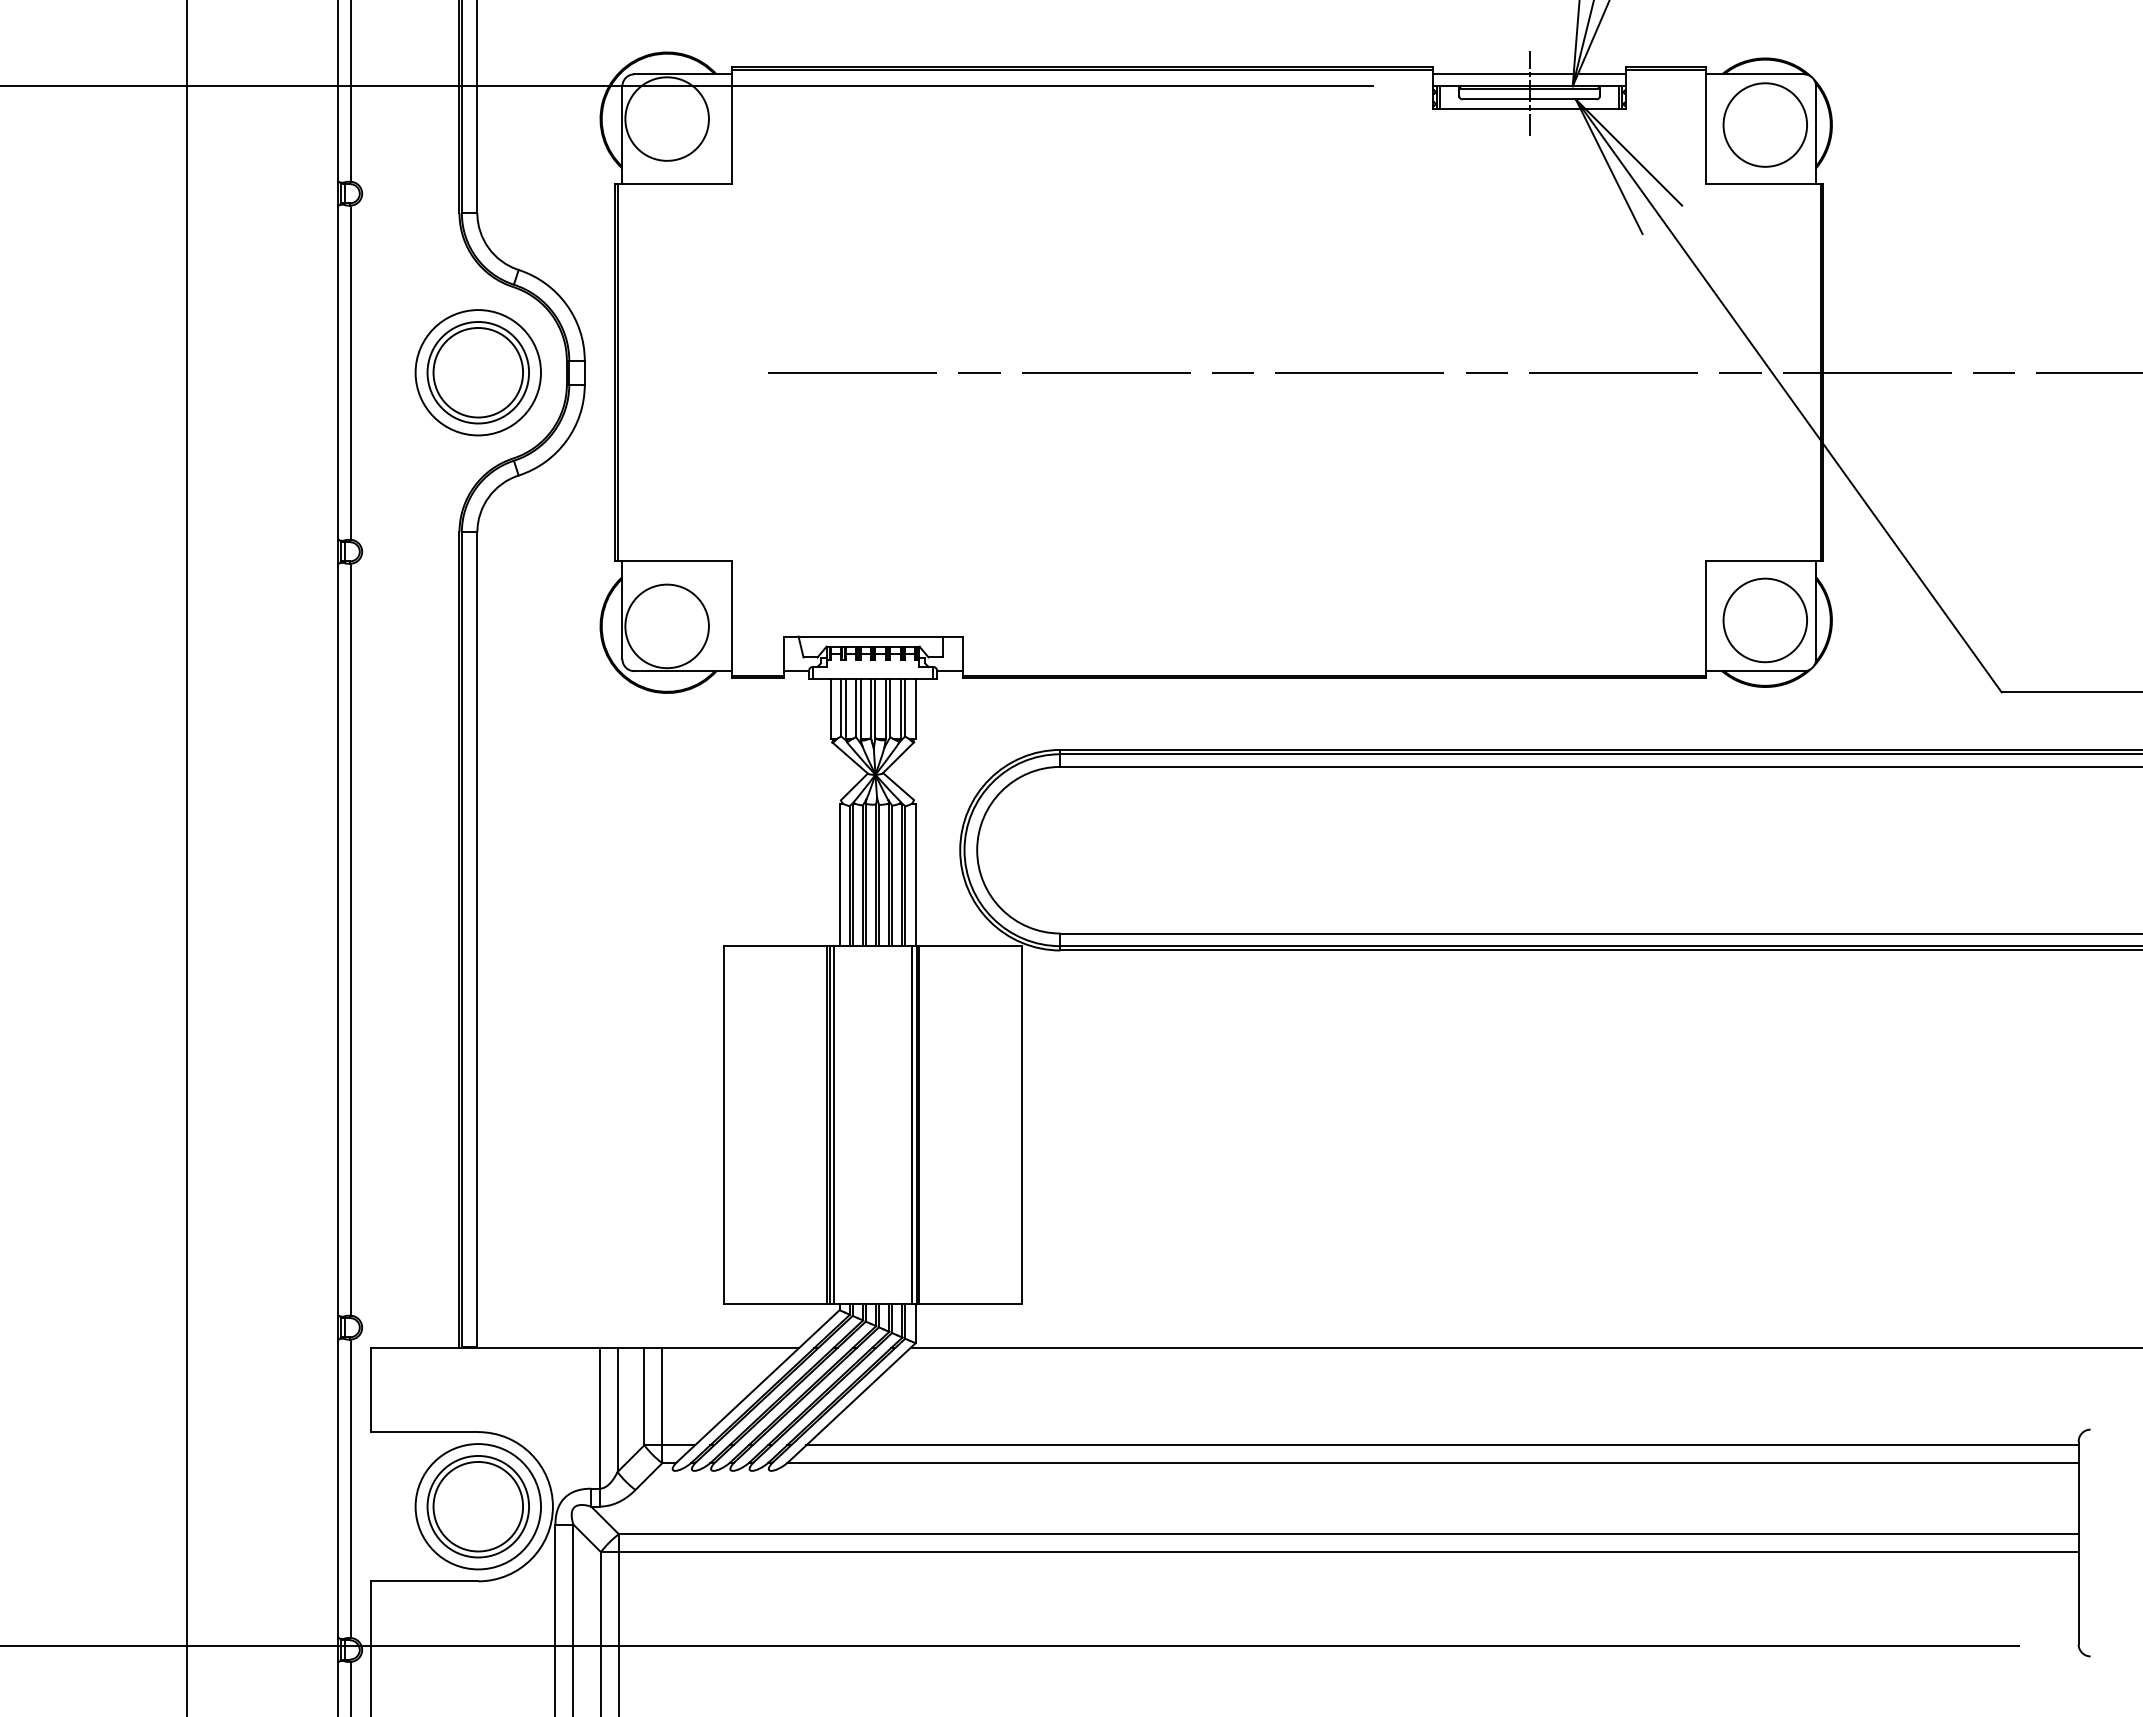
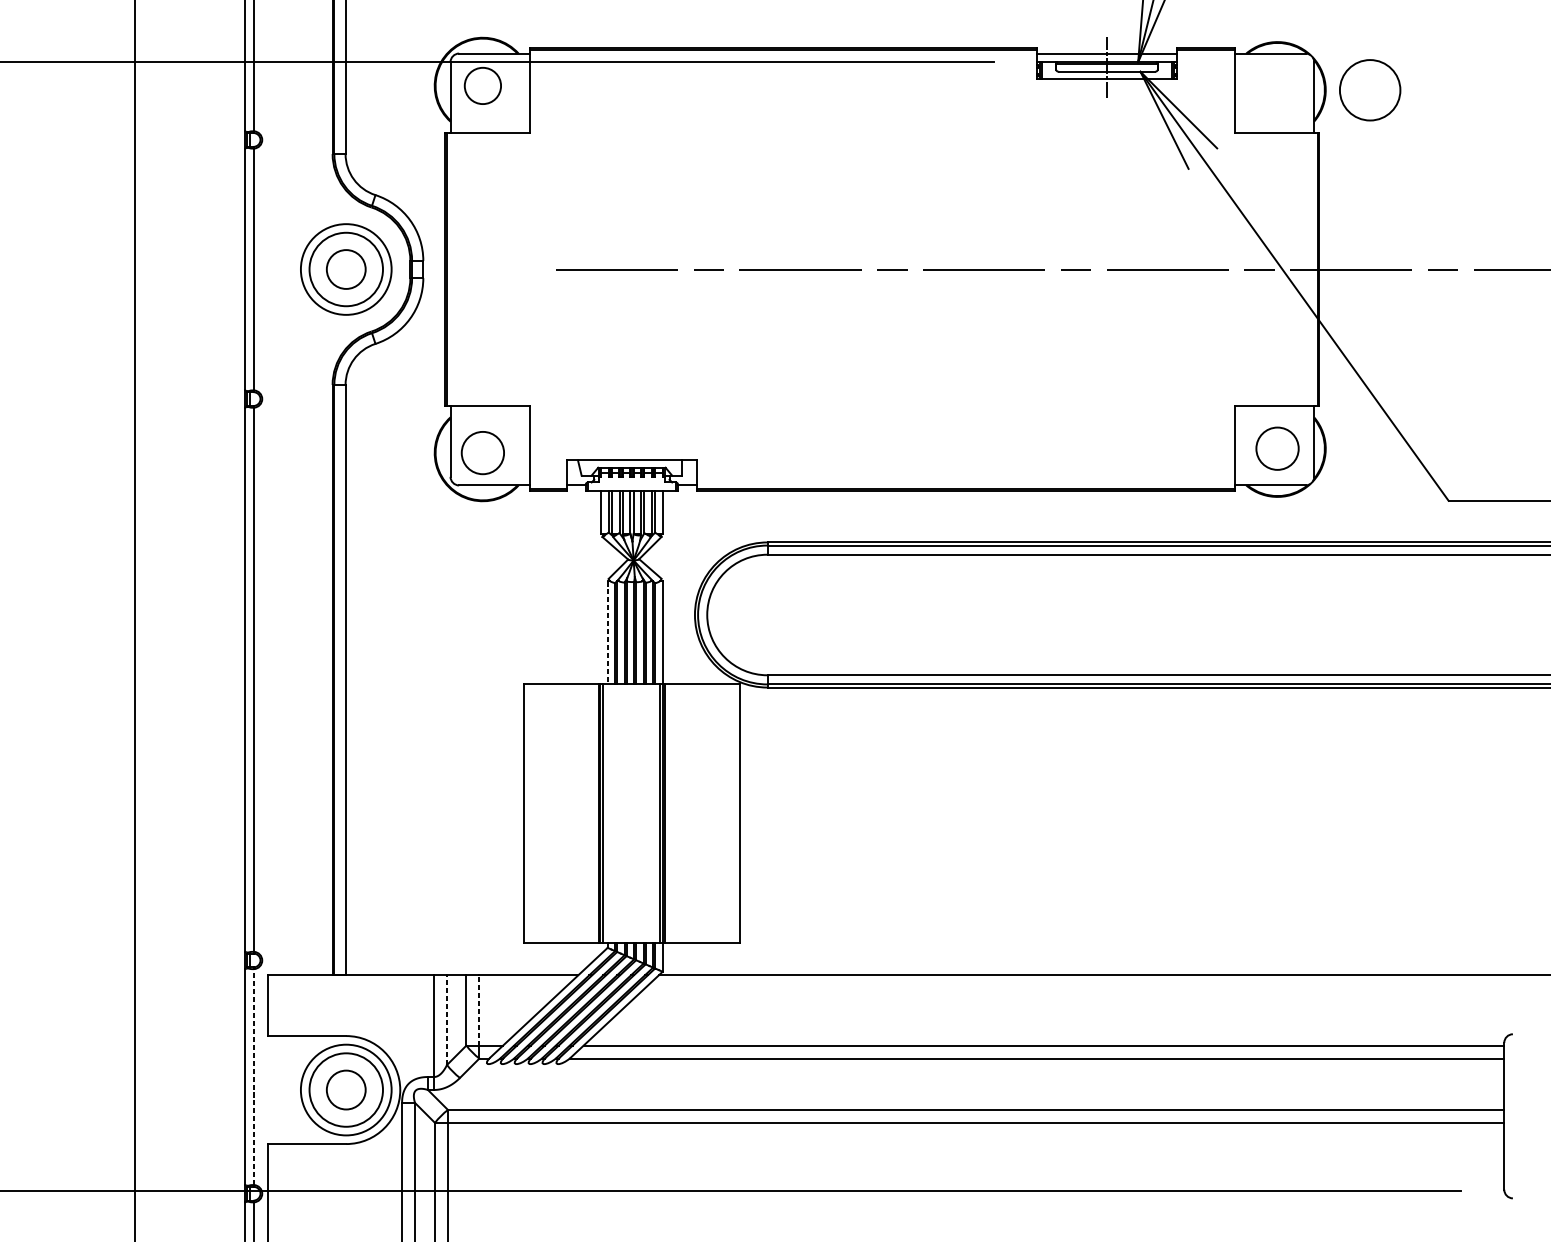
circle: (666, 118) -> (482, 85), size x0.6
circle: (1764, 124) -> (1369, 89), moved
circle: (478, 372) -> (346, 269), size x0.6
circle: (1765, 620) -> (1277, 448), size x0.7
circle: (666, 626) -> (482, 453), size x0.7
line: (839, 874) -> (607, 632), solid -> dashed
line: (662, 1396) -> (479, 1010), solid -> dashed
line: (617, 1409) -> (446, 1019), solid -> dashed
line: (350, 1488) -> (253, 1076), solid -> dashed
circle: (478, 1506) -> (346, 1089), size x0.6

